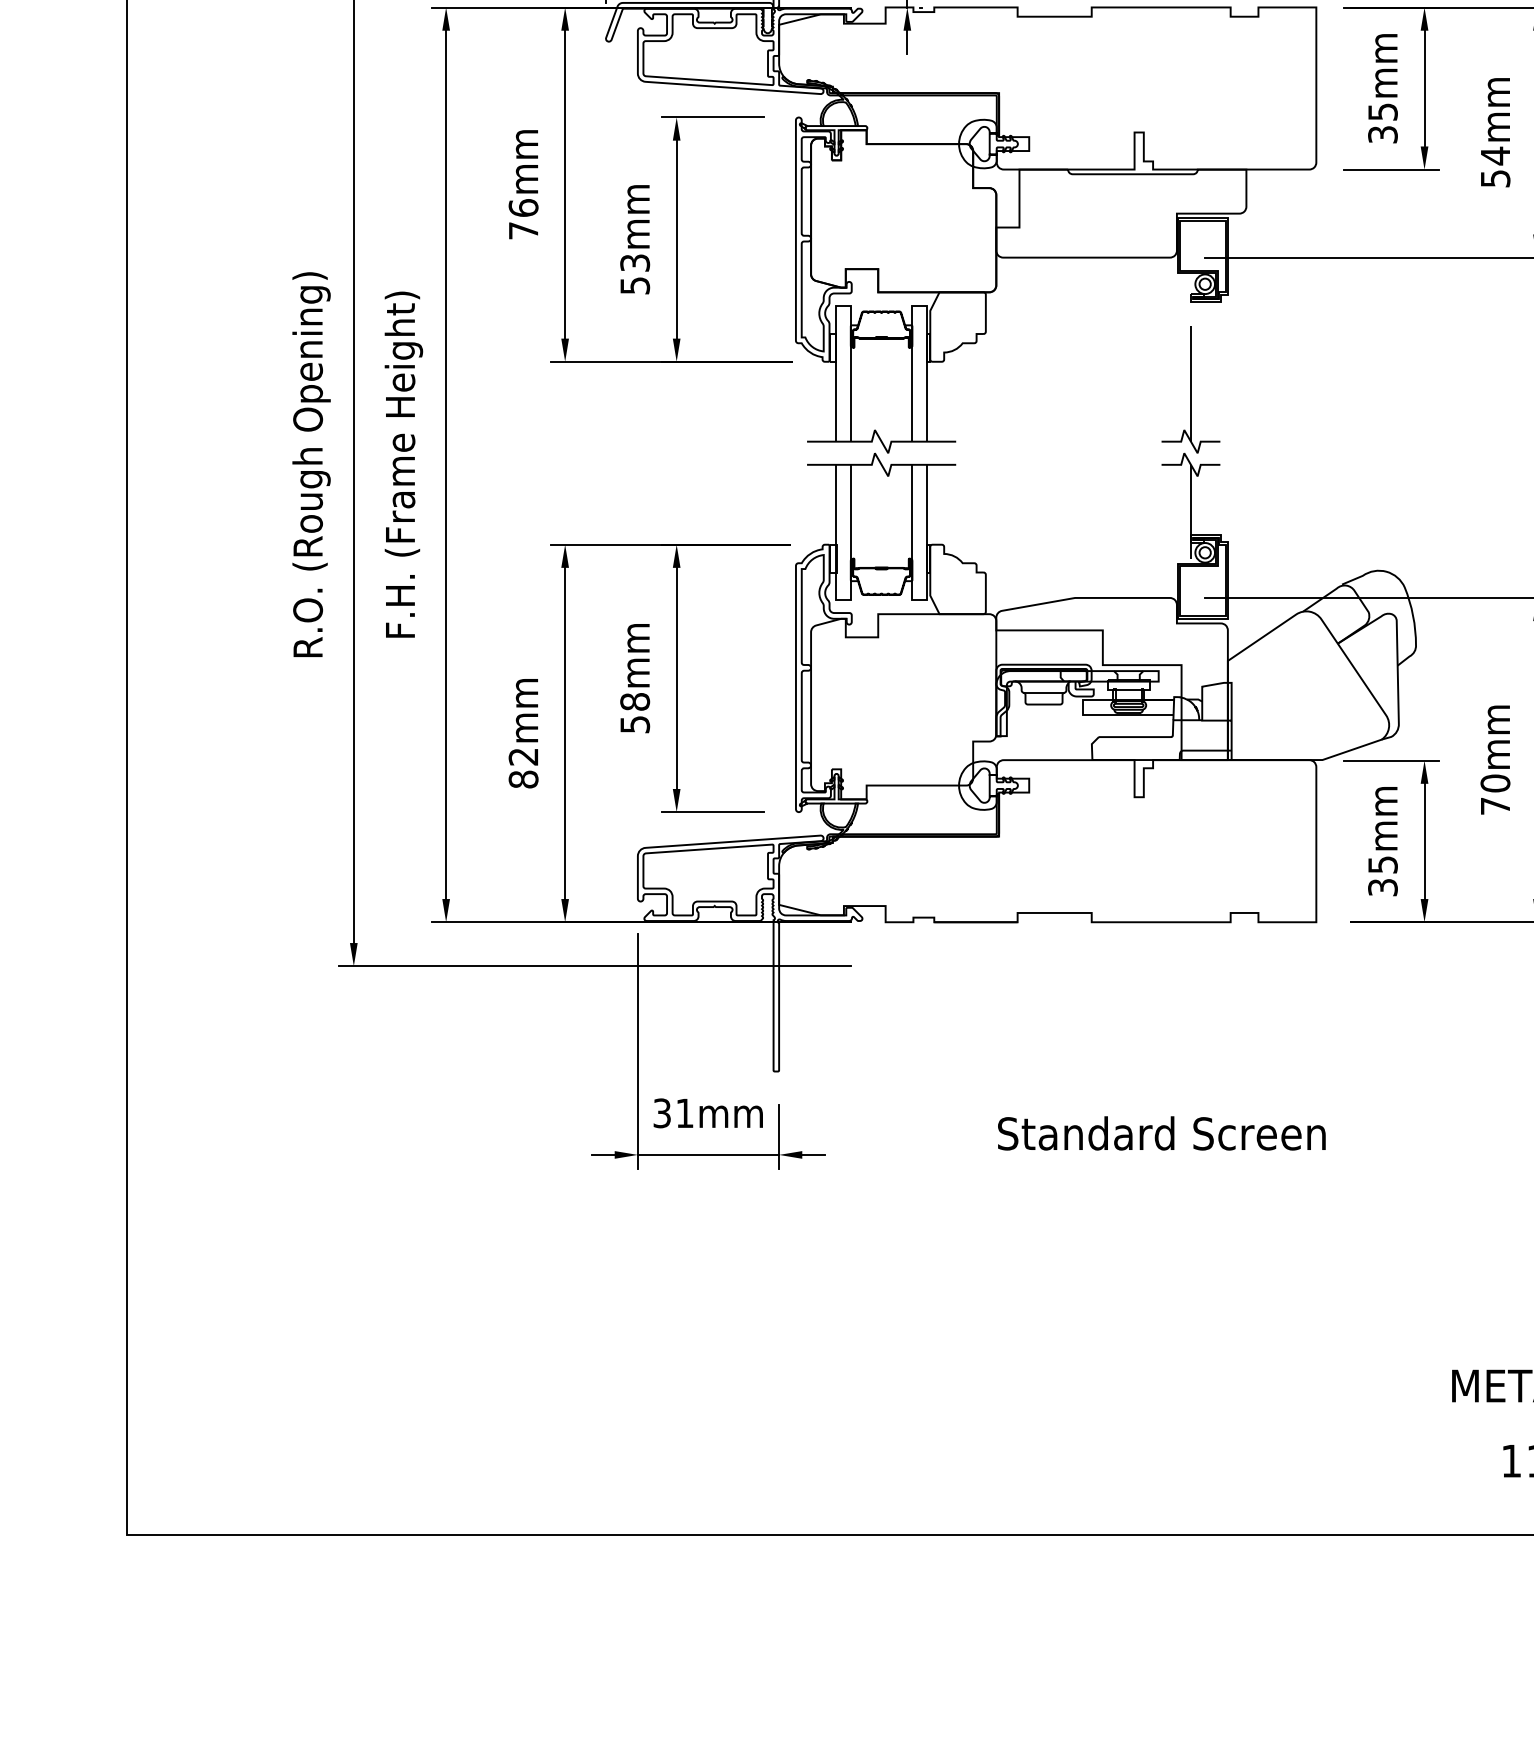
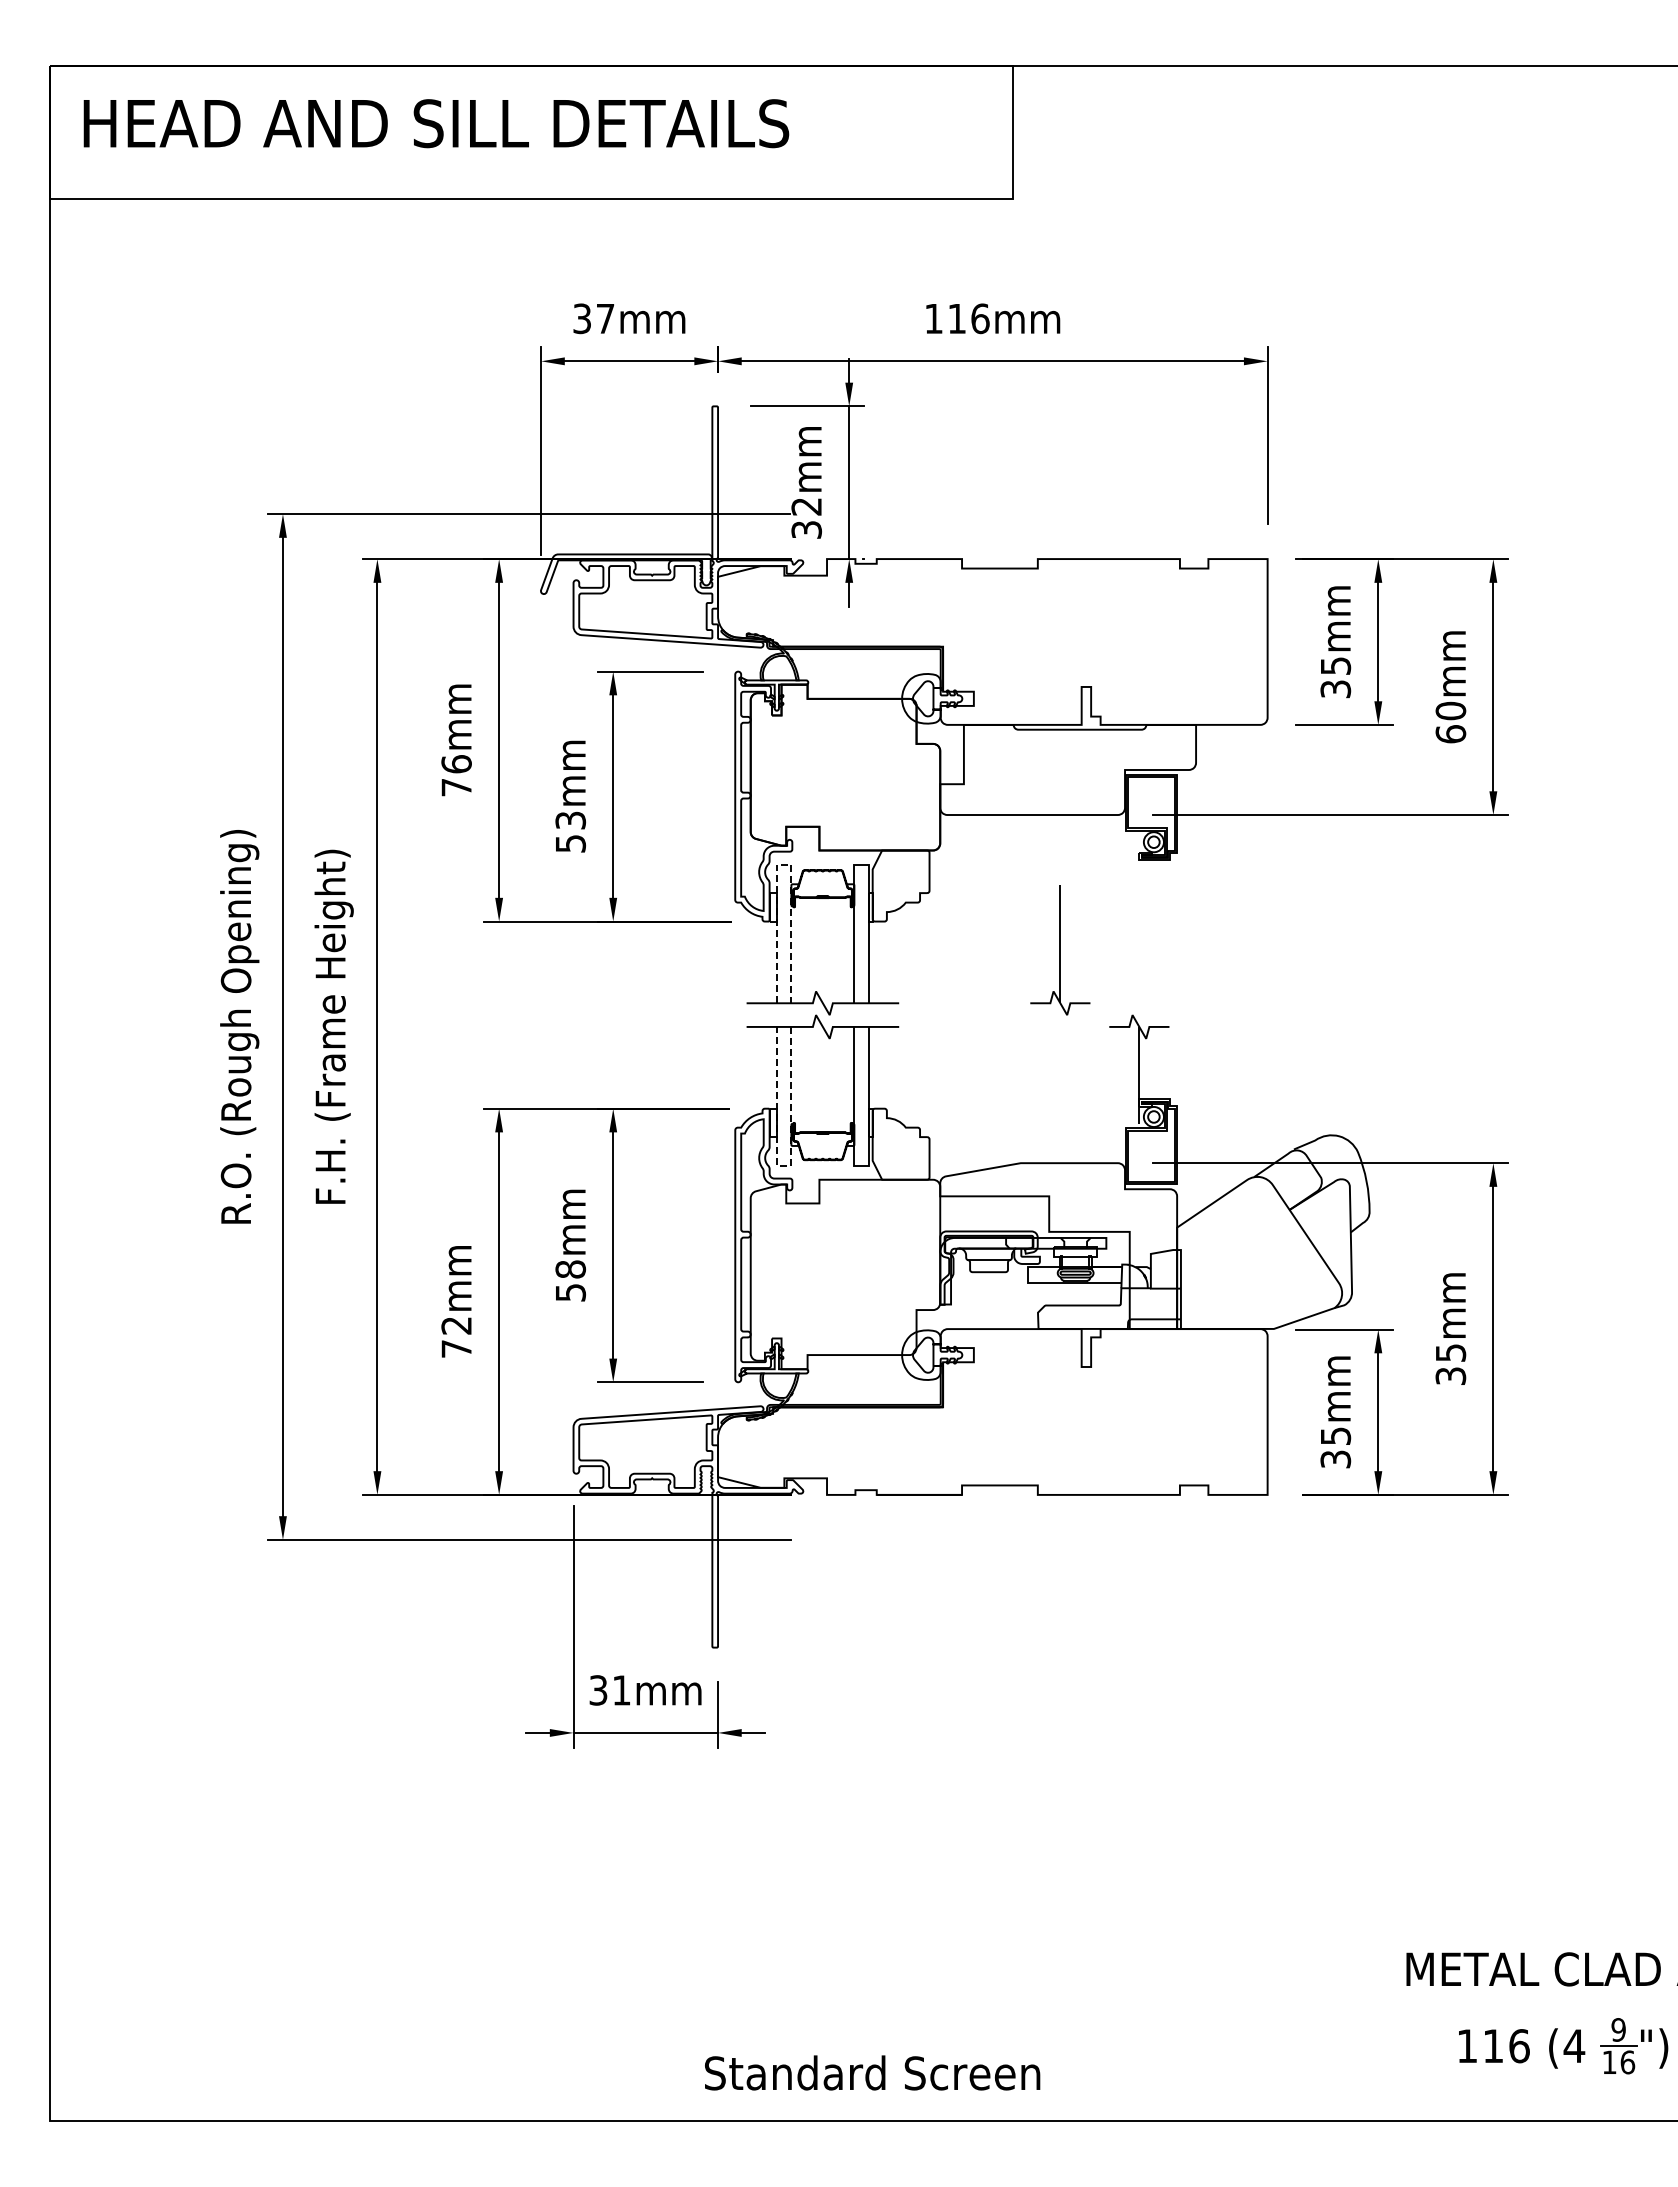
text: (1495, 167) -> (1450, 722), 54mm -> 60mm
line: (844, 306) -> (784, 864), solid -> dashed
part: (1191, 390) -> (1060, 950), moved
line: (843, 600) -> (783, 1165), solid -> dashed
text: (523, 779) -> (456, 1348), 82mm -> 72mm
text: (1495, 793) -> (1450, 1363), 70mm -> 35mm
text: (1161, 1132) -> (872, 2072), moved

